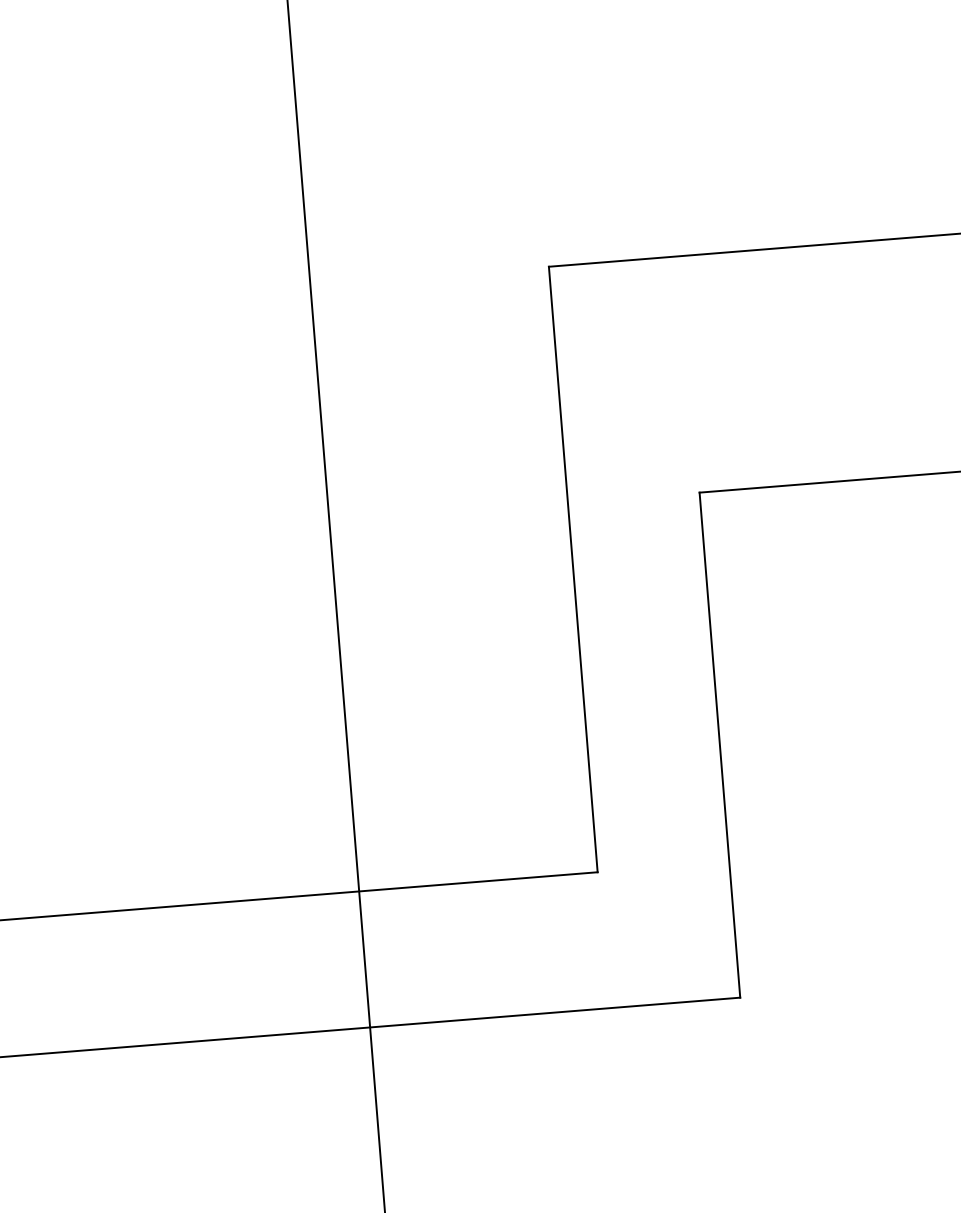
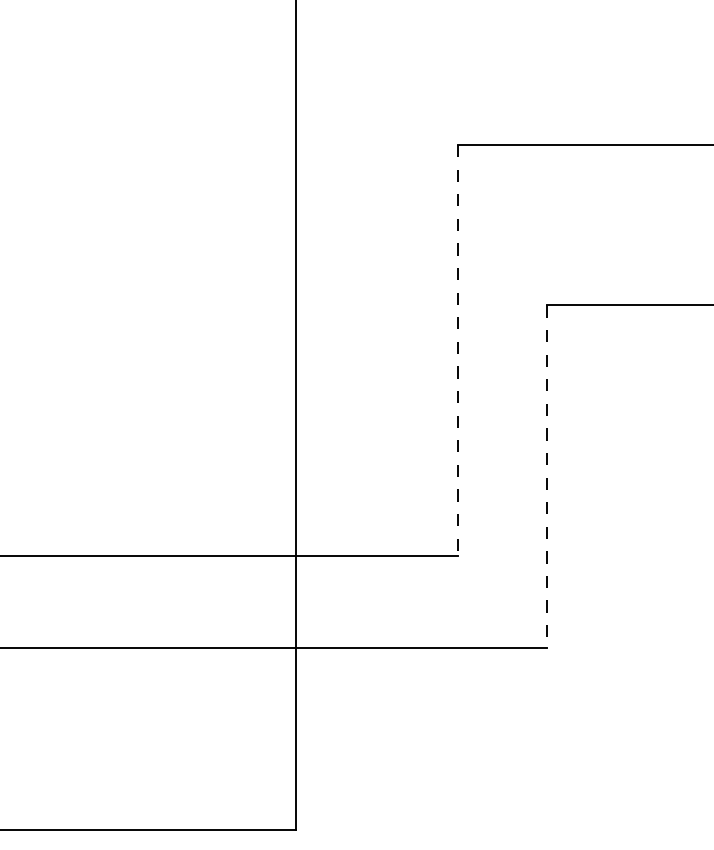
line: (573, 569) -> (457, 350), solid -> dashed
line: (719, 746) -> (546, 477), solid -> dashed

